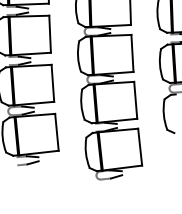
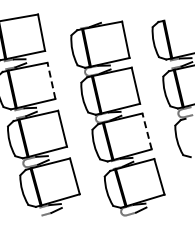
line: (50, 33) -> (51, 80), solid -> dashed
line: (136, 100) -> (147, 131), solid -> dashed

